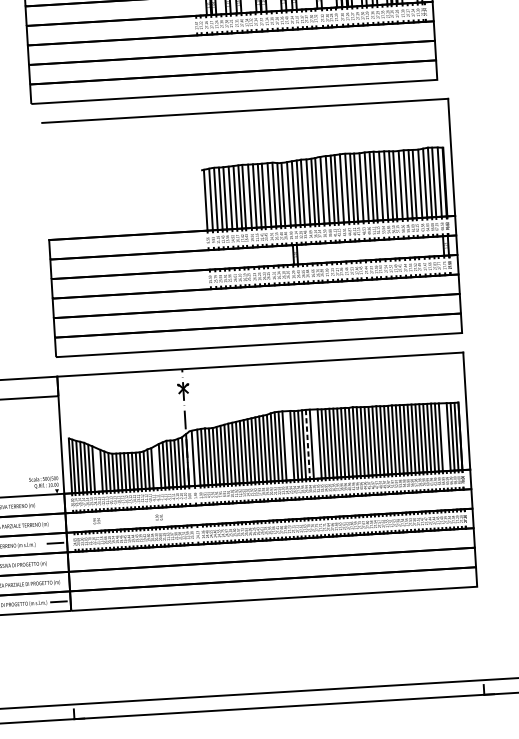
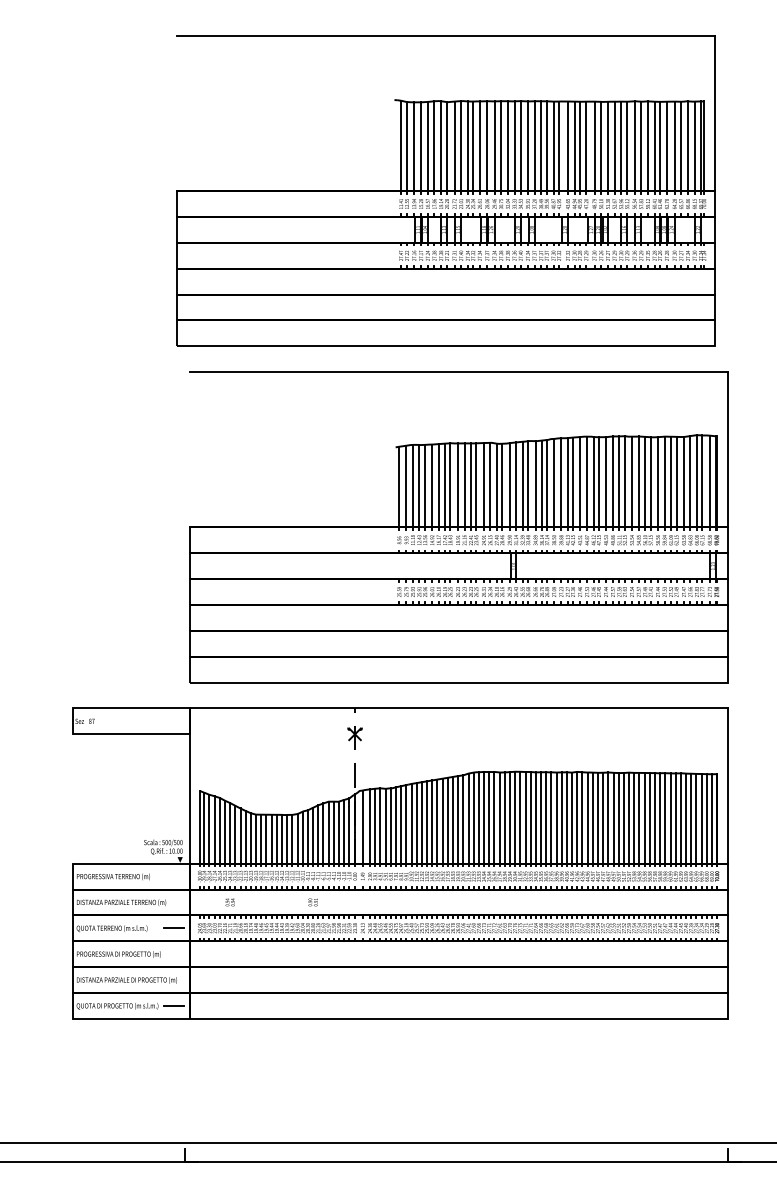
line: (444, 436) -> (696, 818), added
line: (315, 443) -> (525, 817), added
line: (308, 444) -> (515, 817), dashed -> solid
line: (288, 445) -> (489, 817), added
line: (156, 466) -> (313, 835), added
line: (97, 469) -> (235, 834), added

